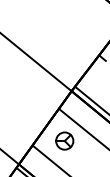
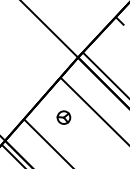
part: (64, 140) -> (63, 116), size x0.6

